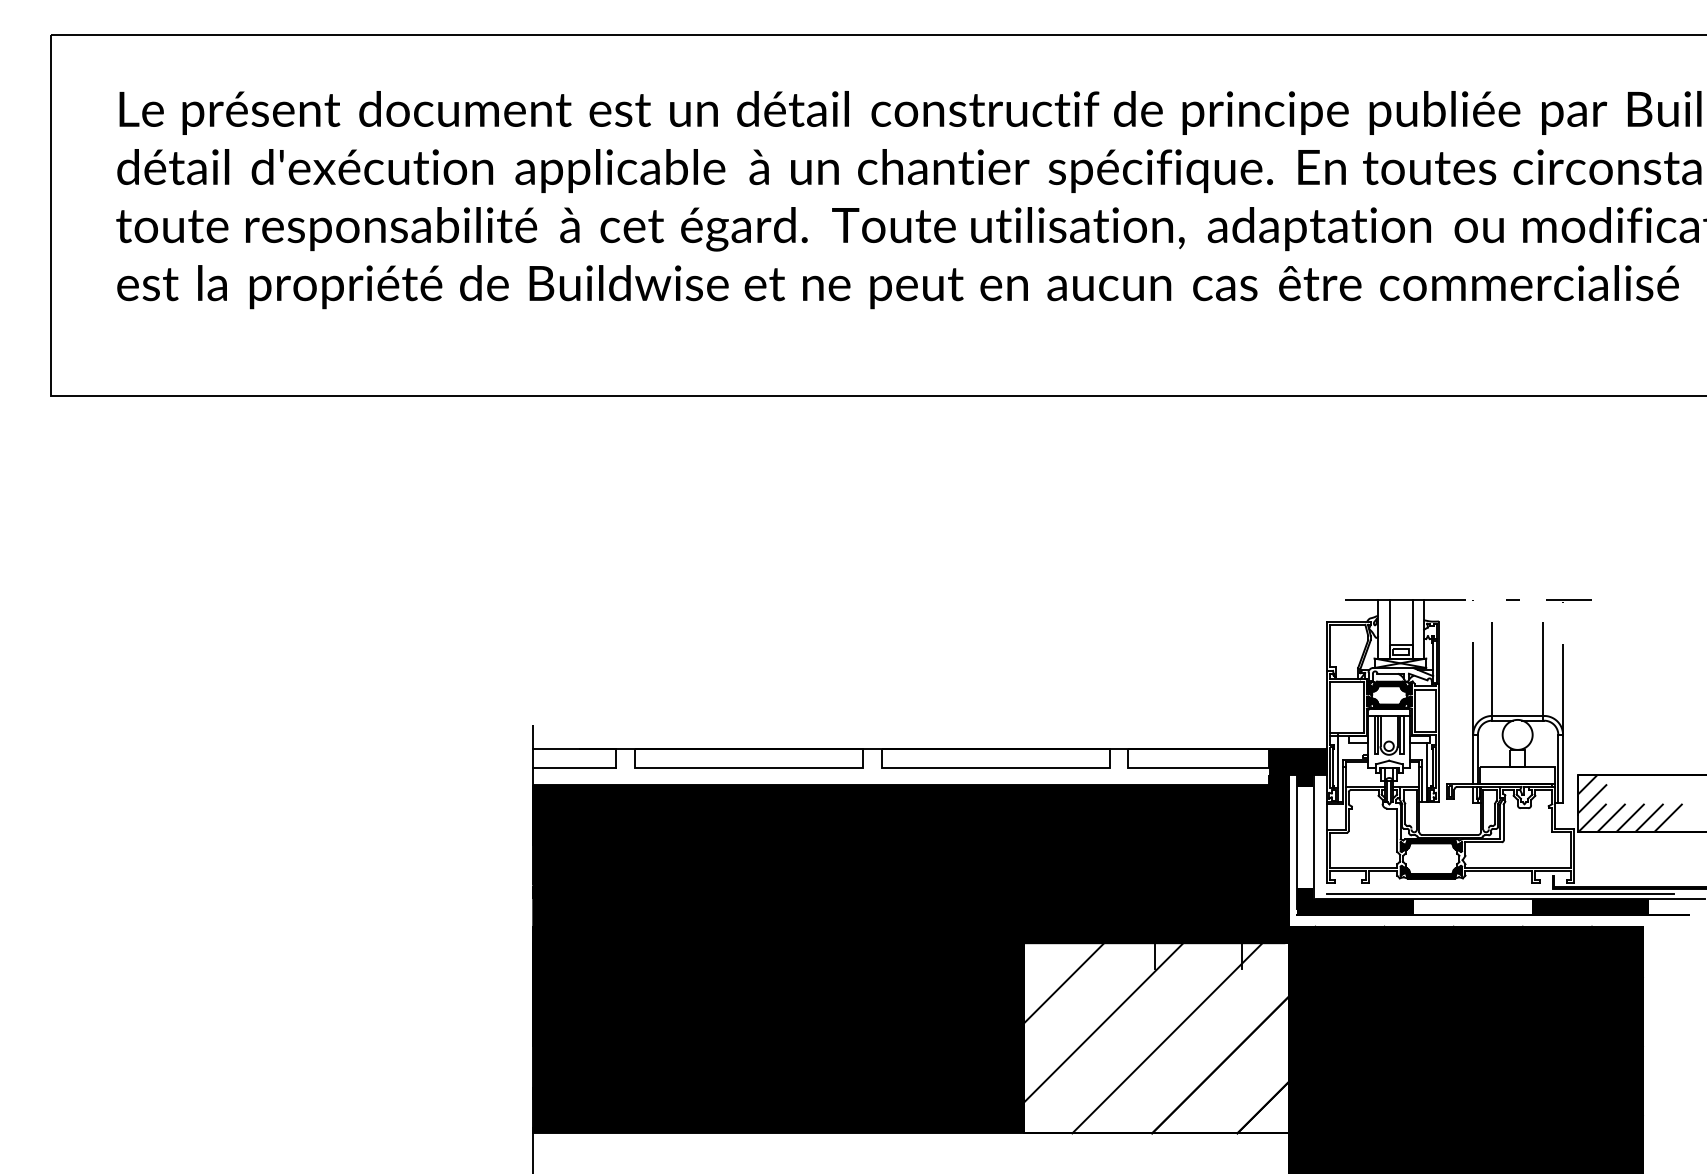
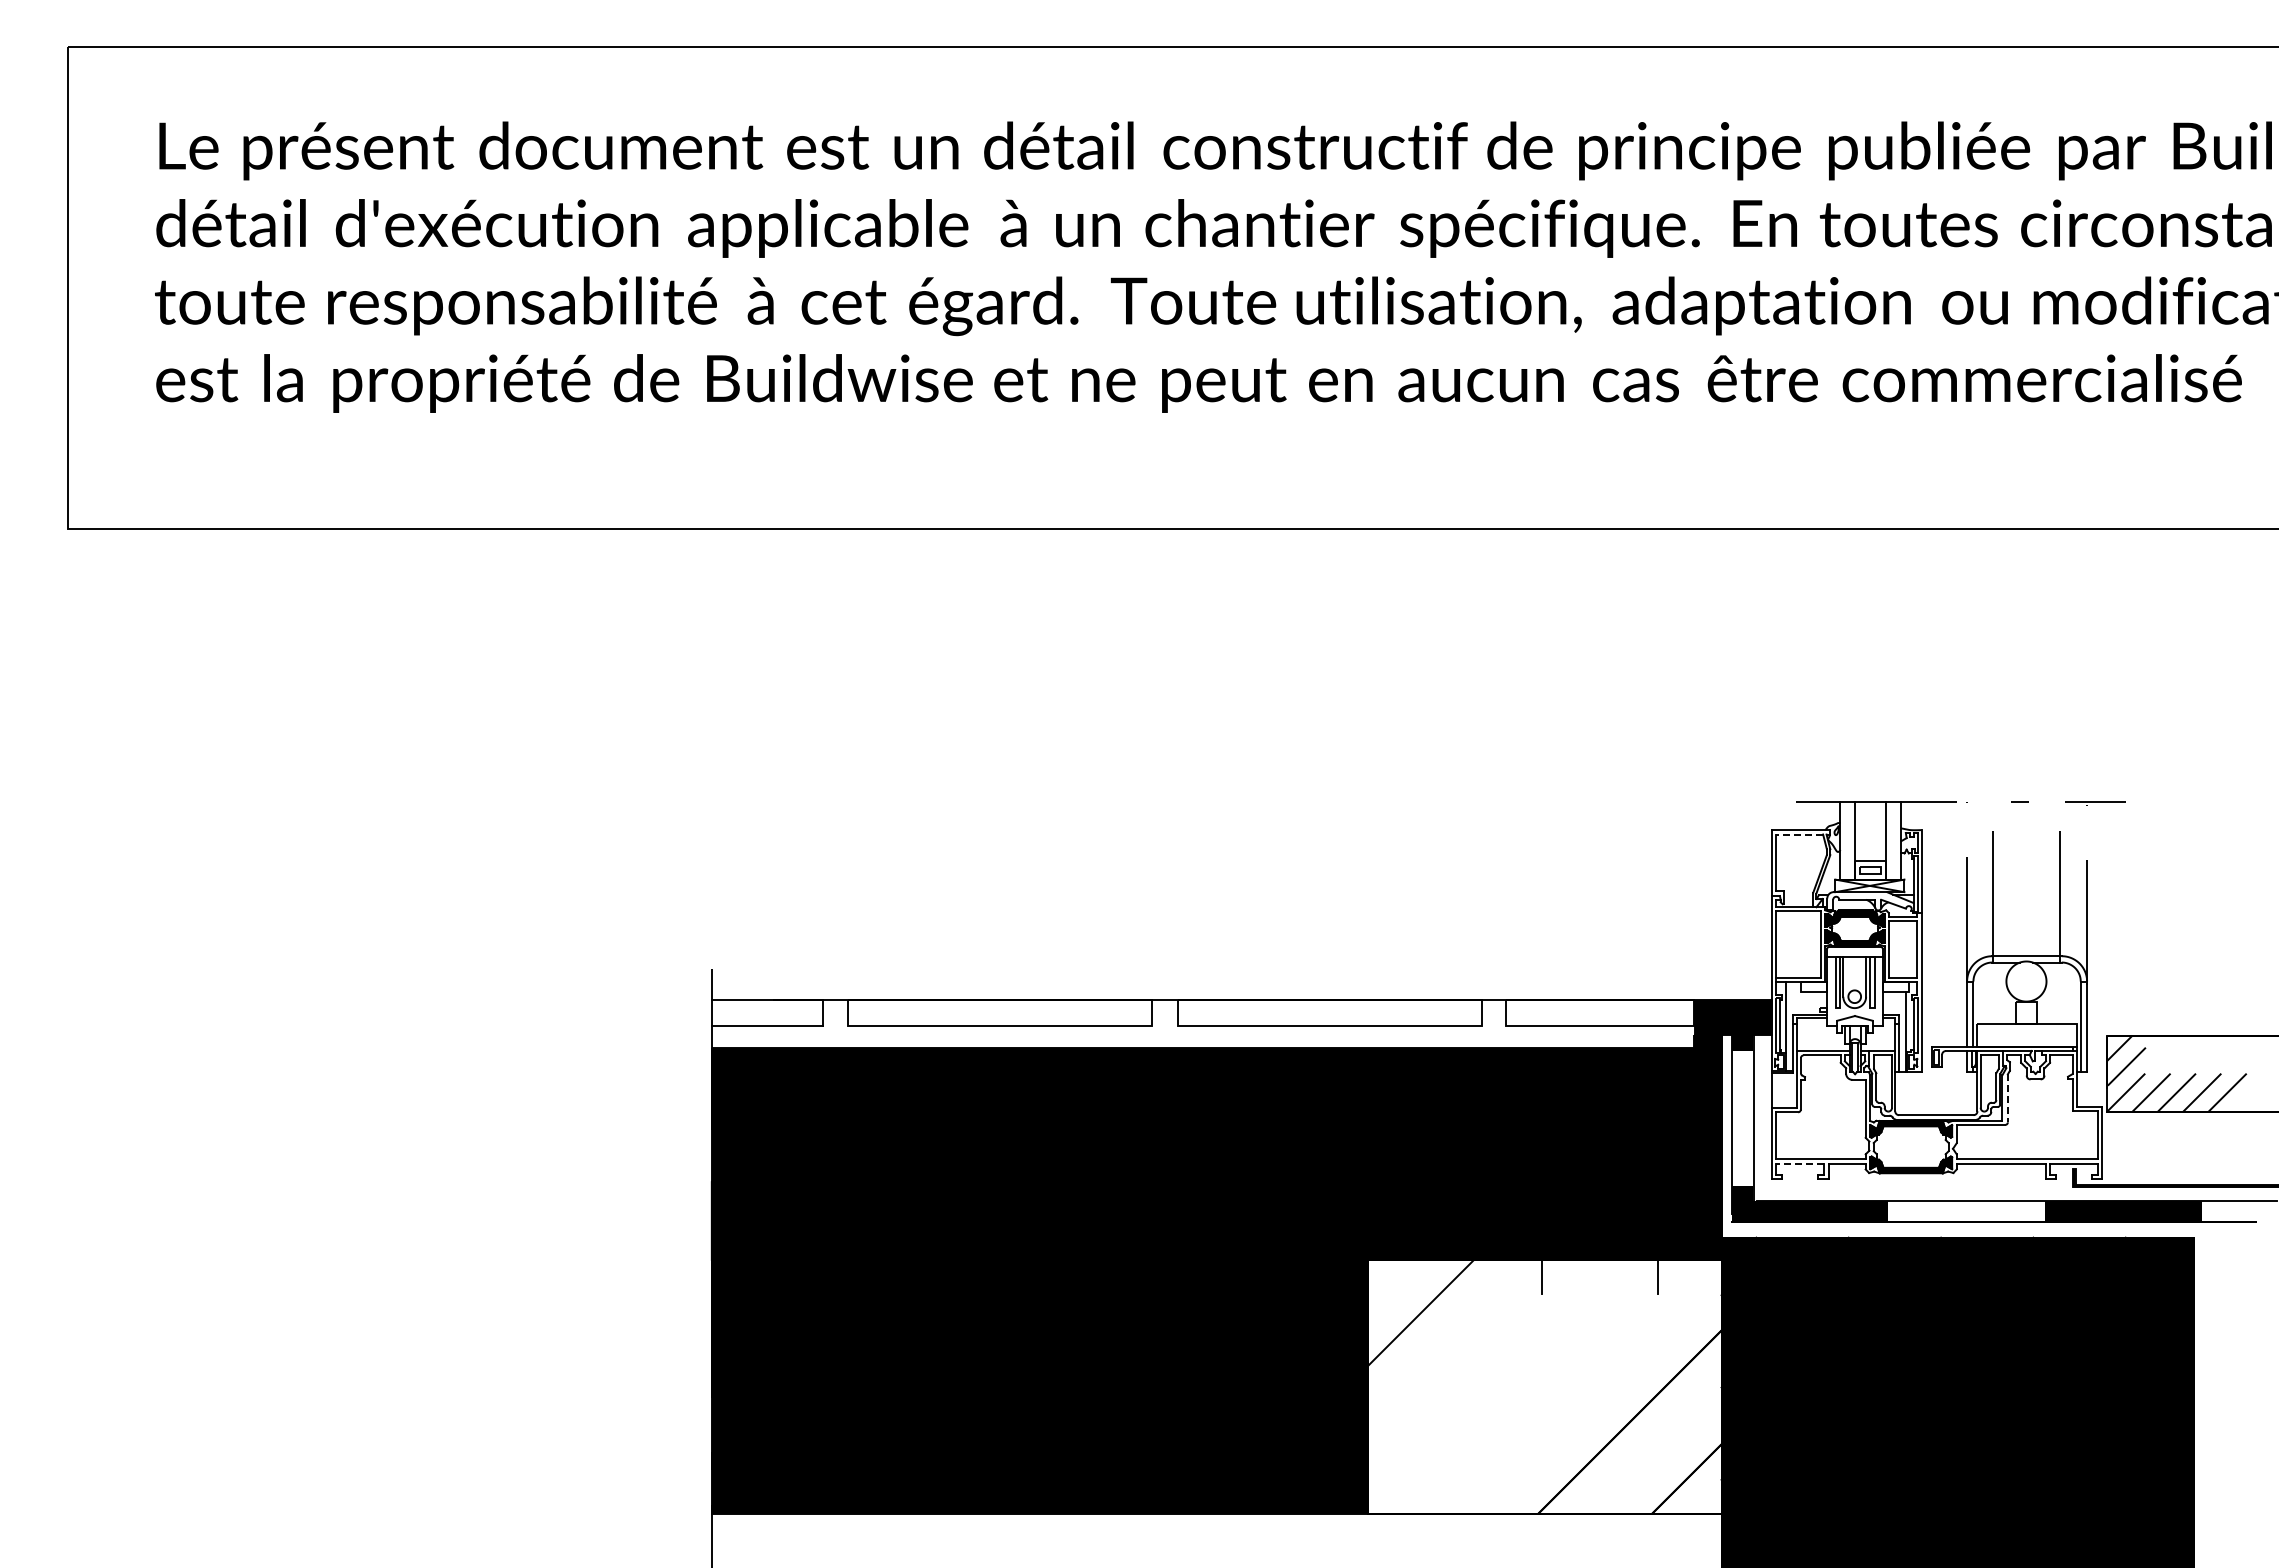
line: (1347, 624) -> (1799, 834), solid -> dashed
line: (1503, 822) -> (2007, 1098), solid -> dashed
line: (1347, 871) -> (1799, 1163), solid -> dashed
line: (1500, 893) -> (2003, 1193), removed
line: (1103, 1022) -> (1473, 1365), removed
line: (1167, 1038) -> (1558, 1386), removed

